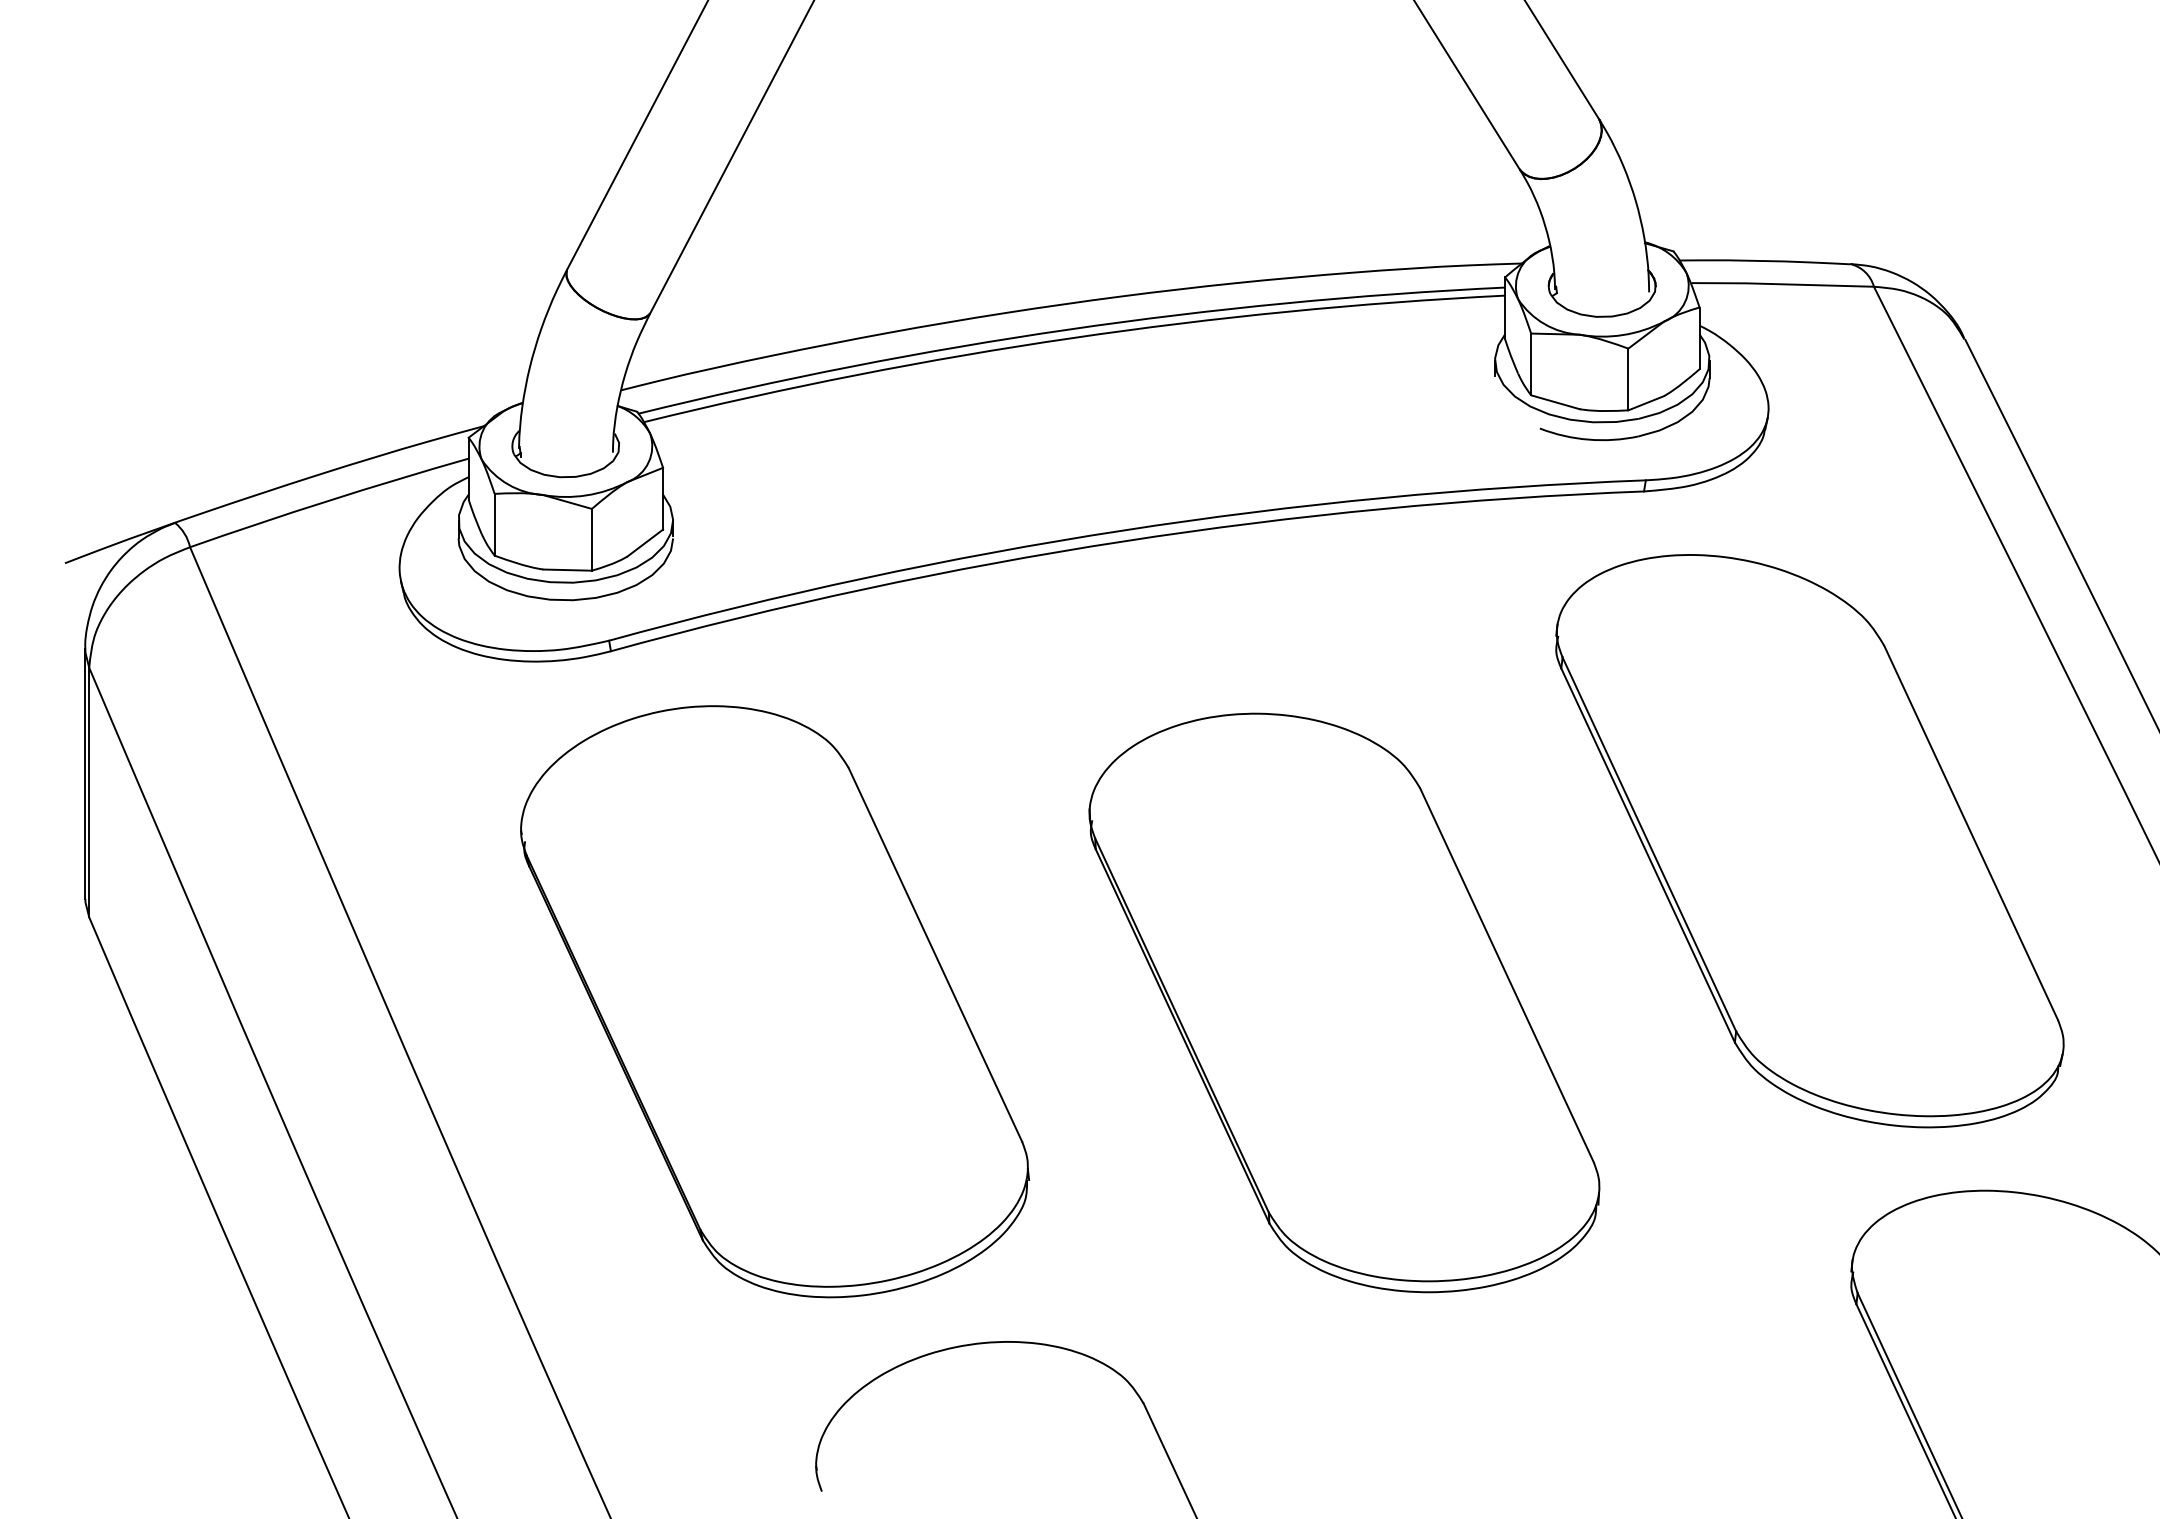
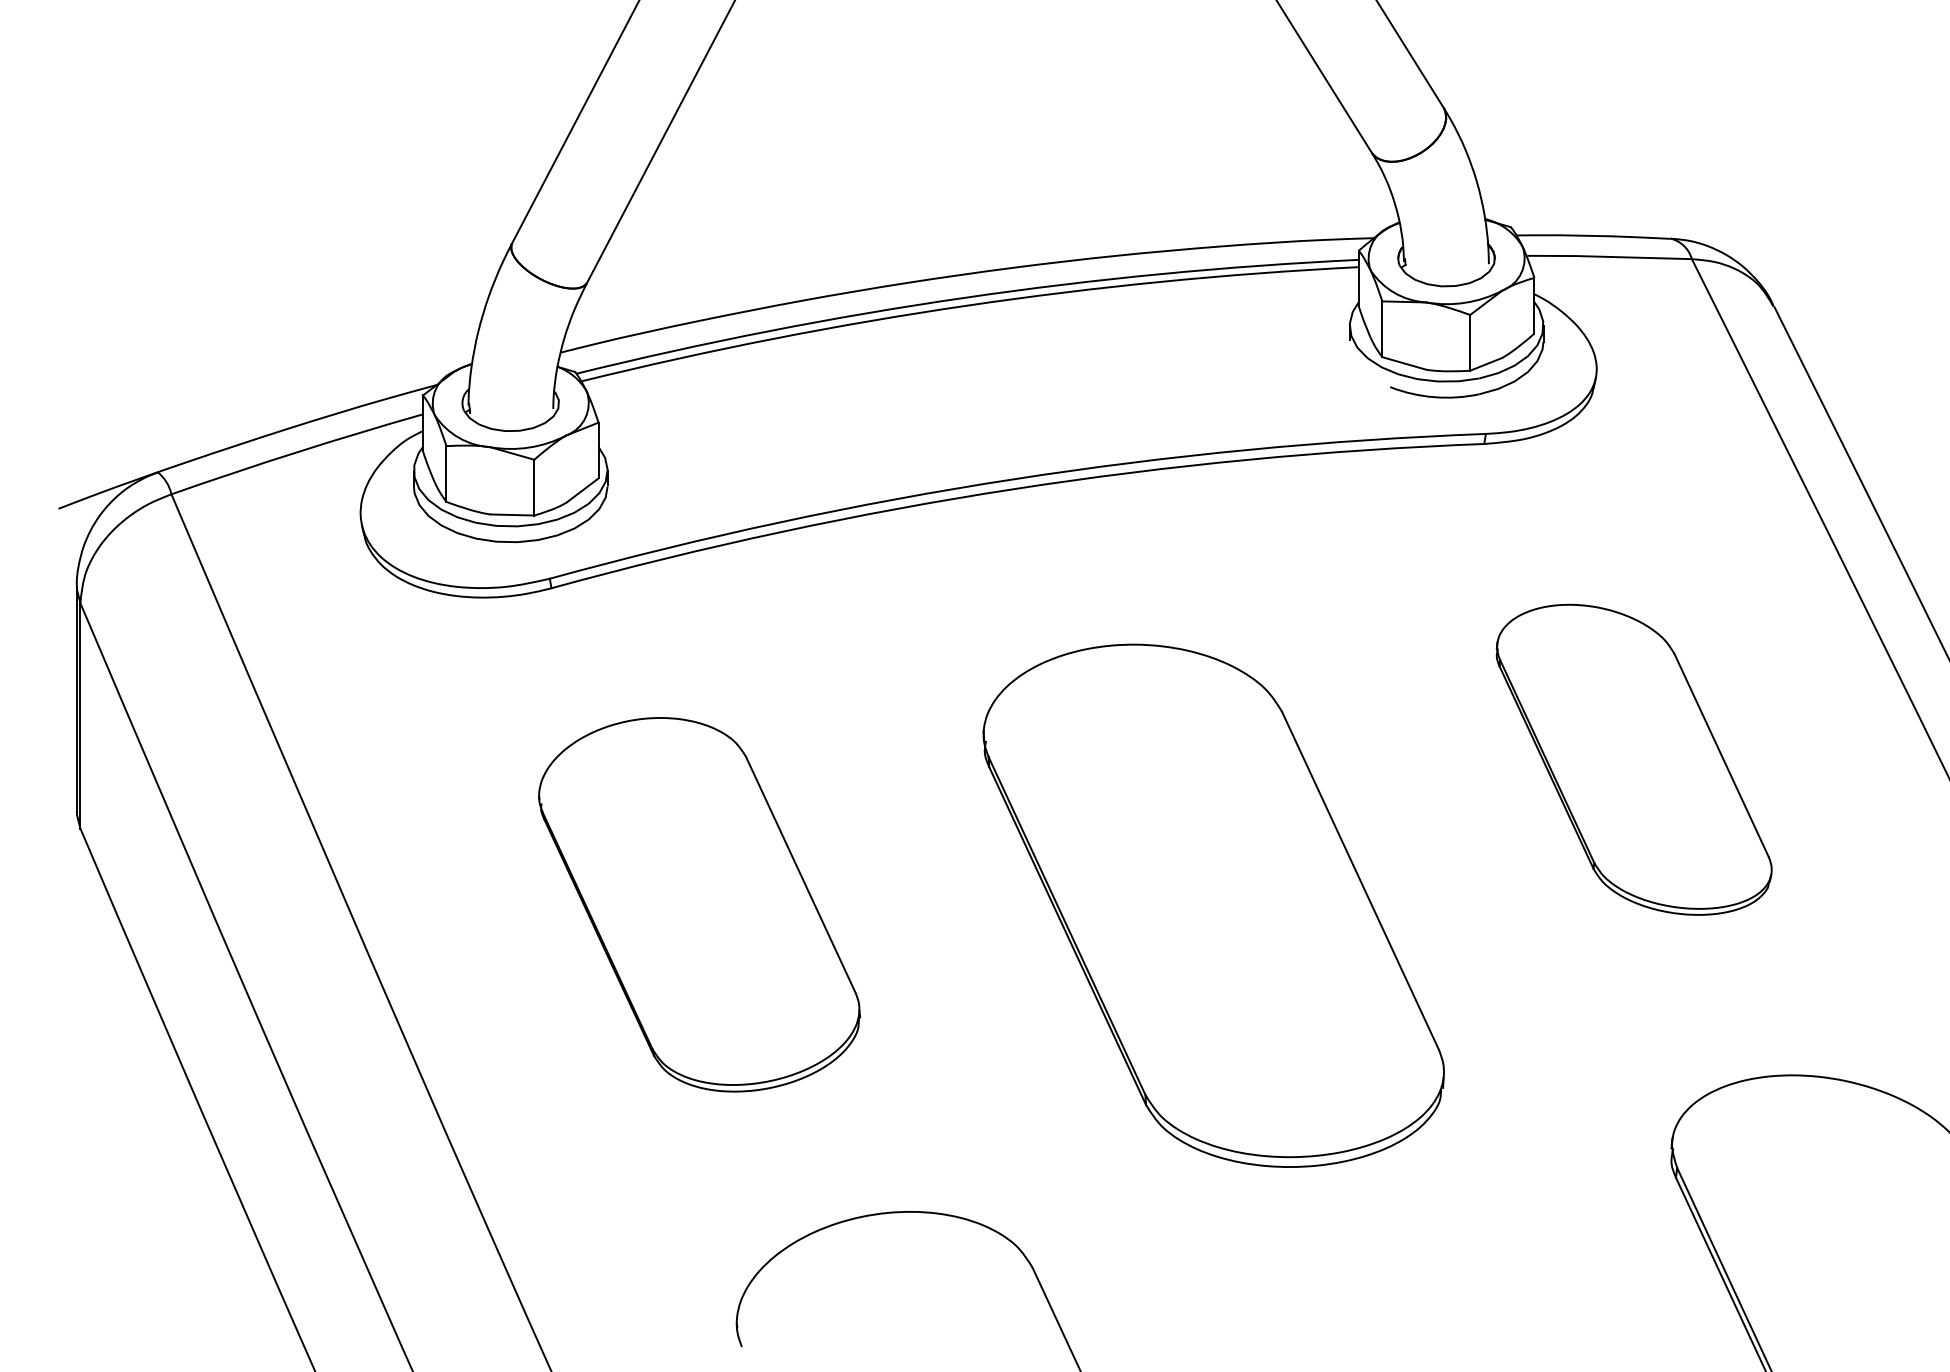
part: (1810, 840) -> (1634, 759), size x0.6
part: (774, 1001) -> (699, 904), size x0.7

